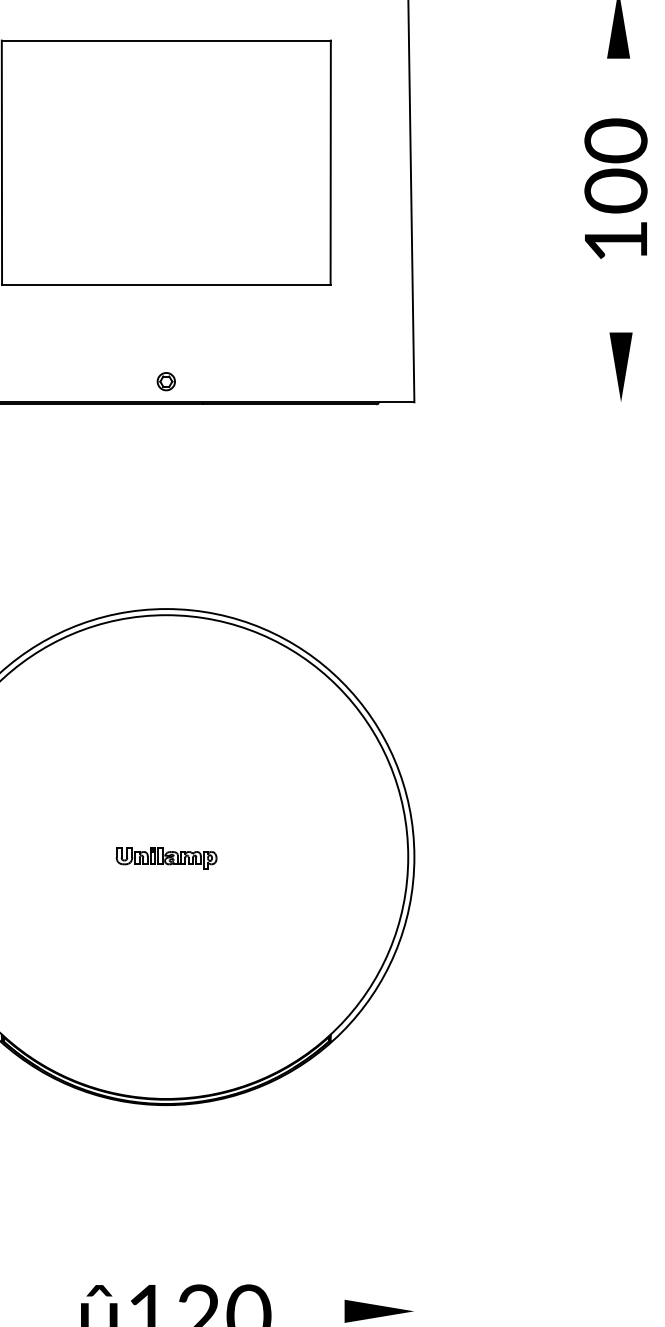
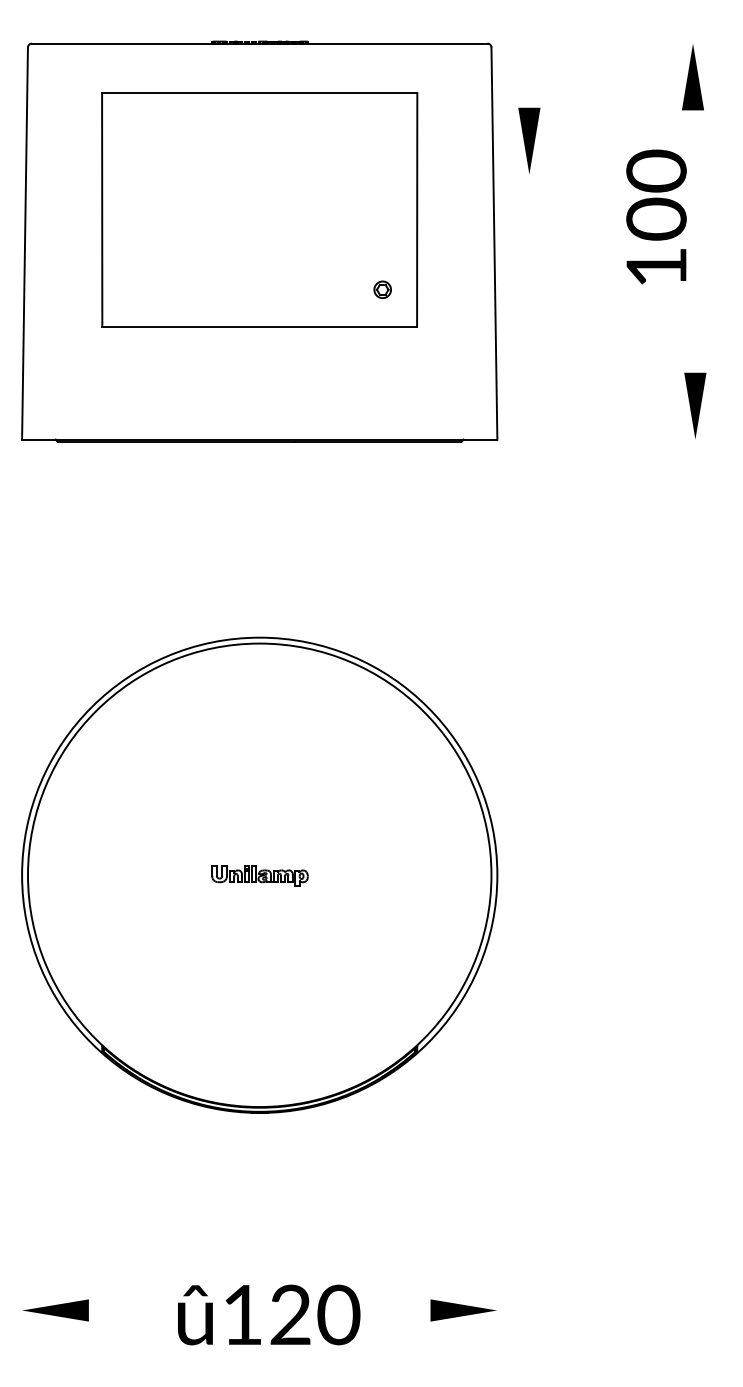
part: (447, 90) -> (529, 140), added
text: (615, 188) -> (656, 216), moved
part: (166, 381) -> (382, 289), moved

